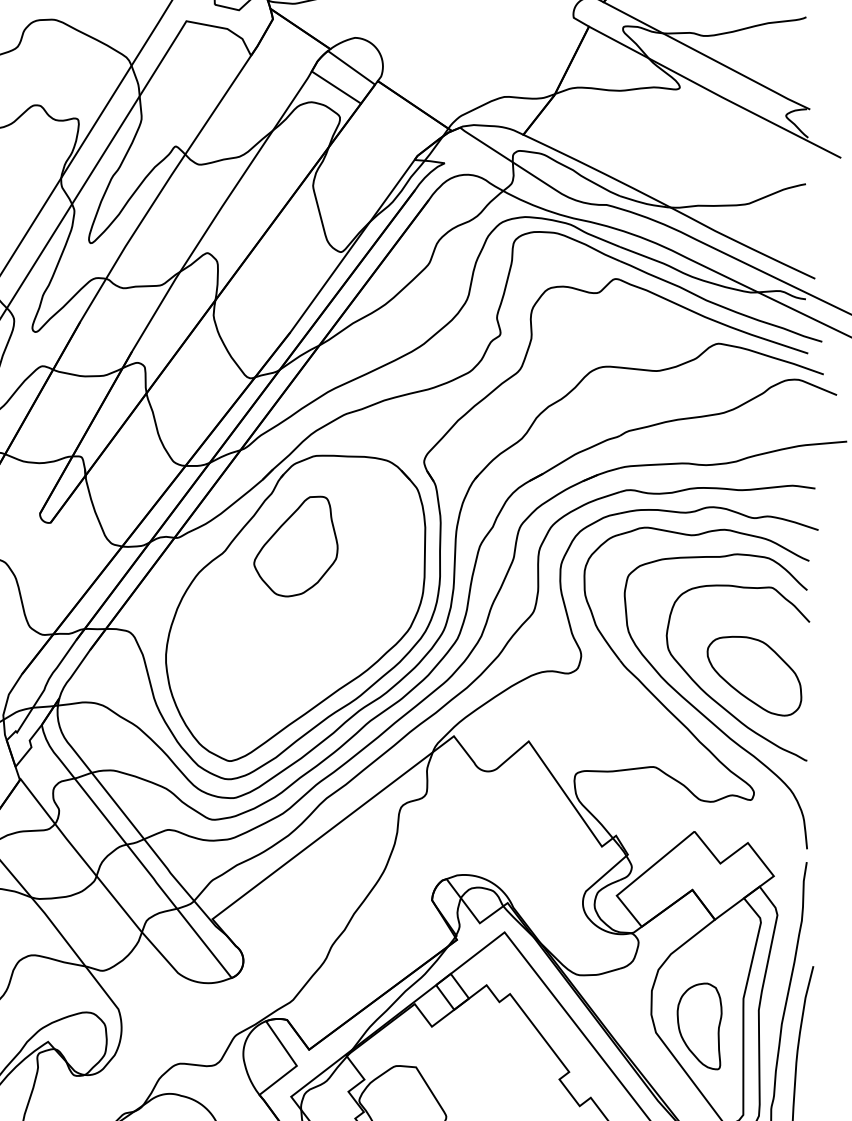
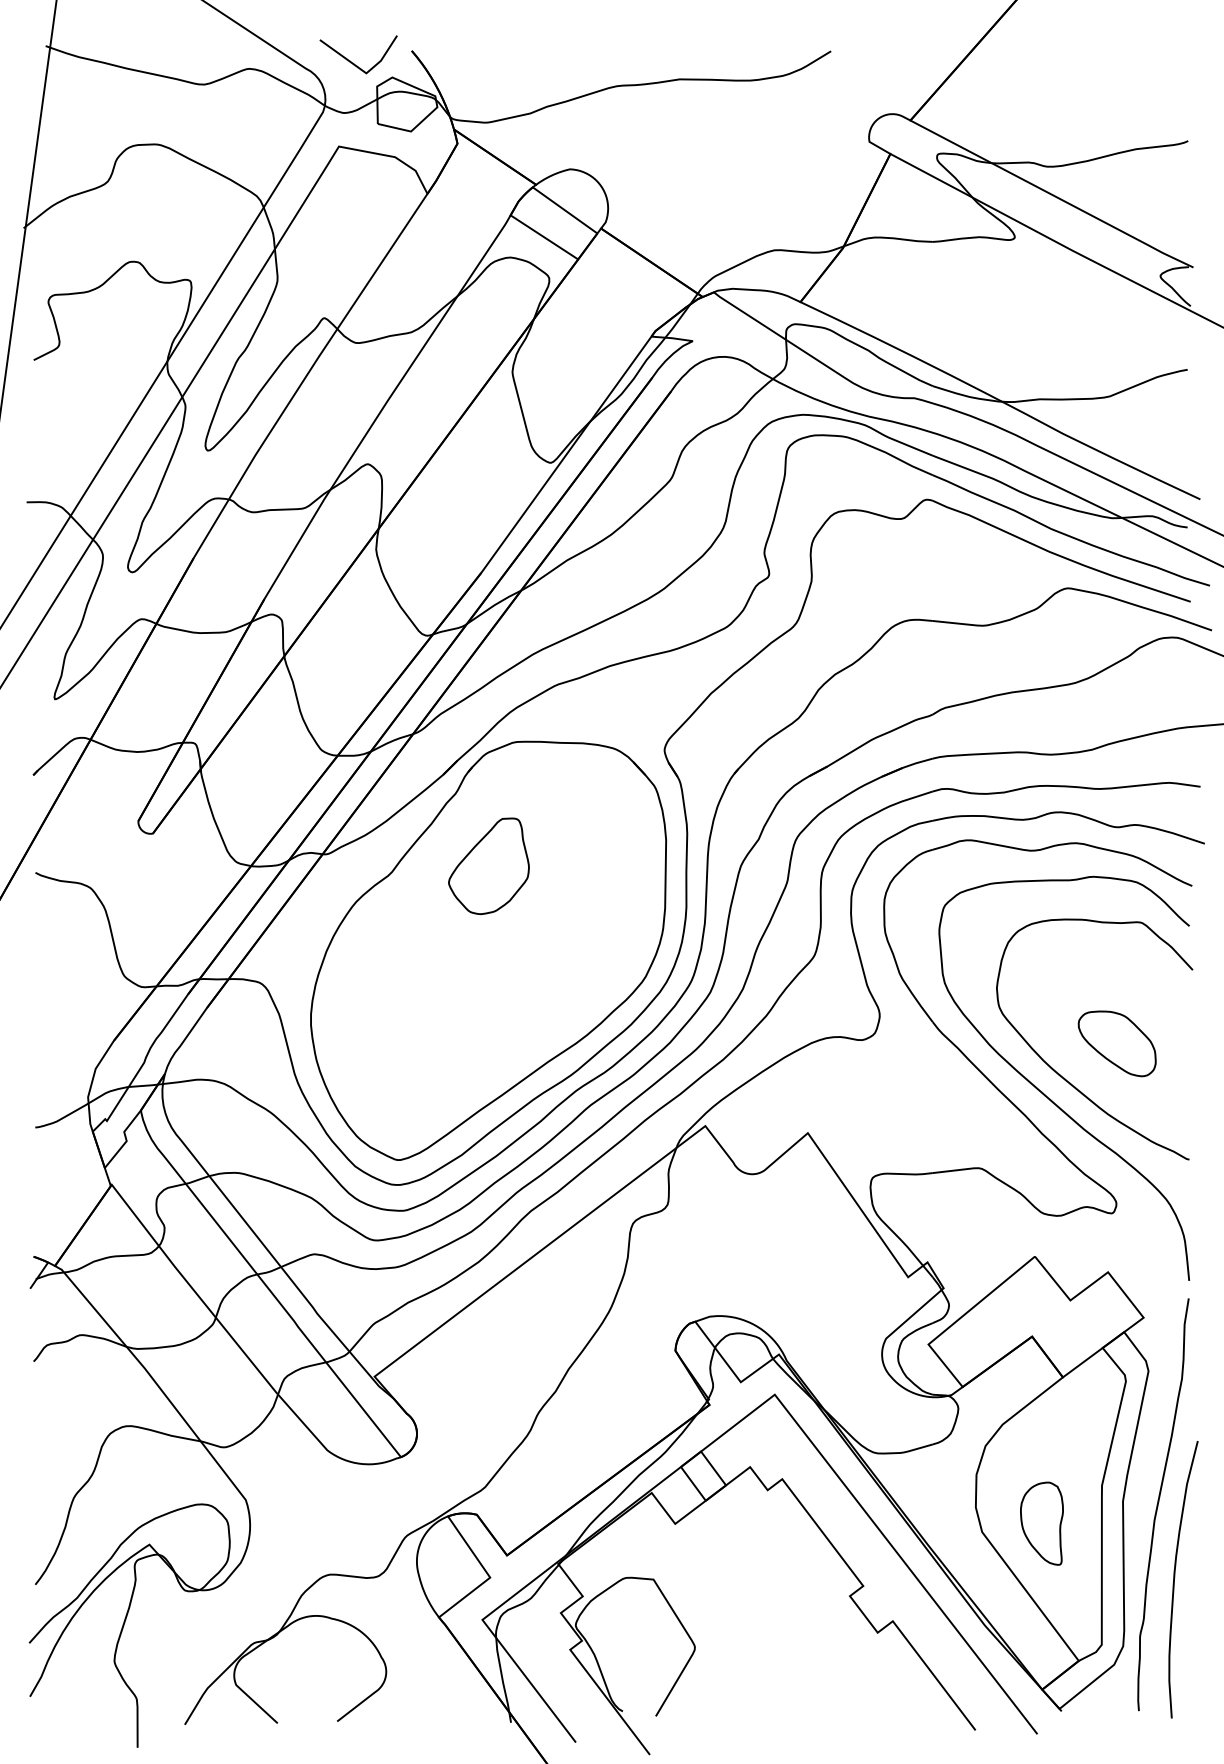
part: (295, 546) -> (488, 866), size x0.7
part: (754, 676) -> (1117, 1043), size x0.6
part: (699, 1026) -> (1041, 1523), size x0.7

